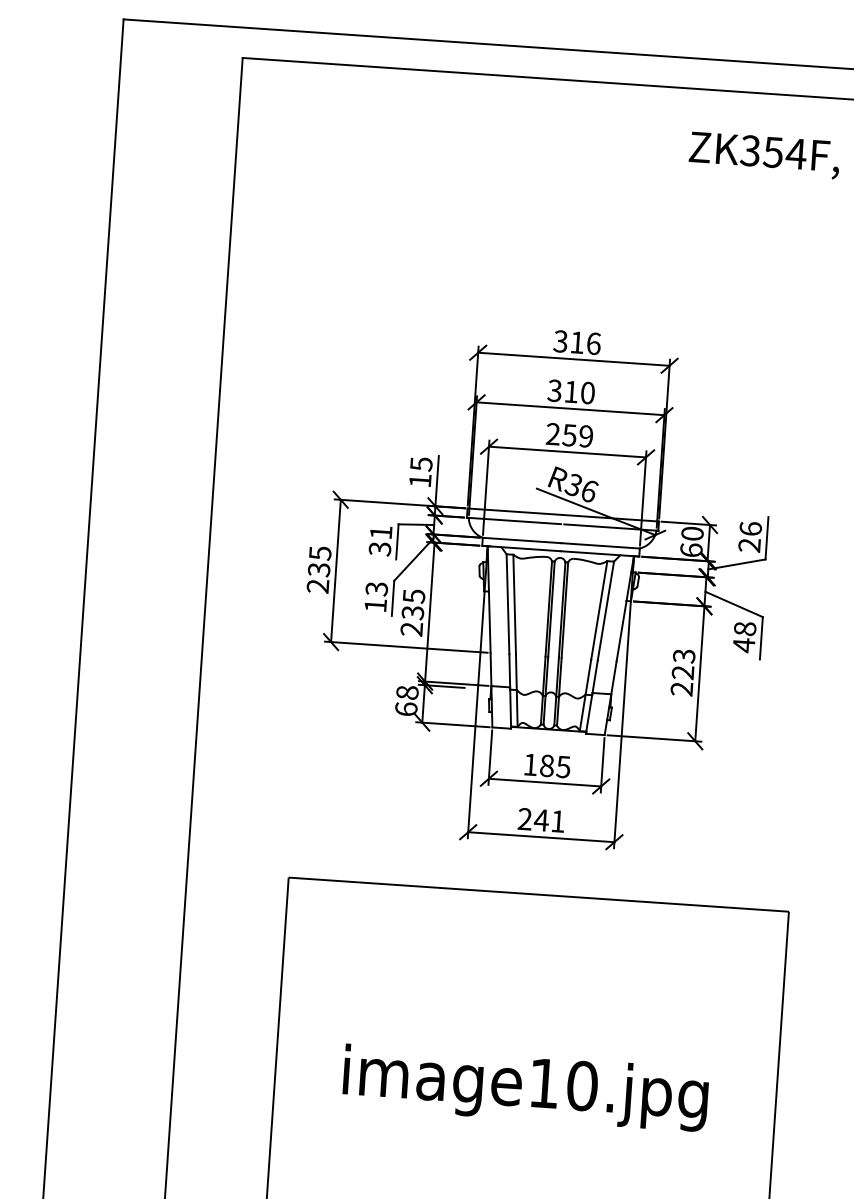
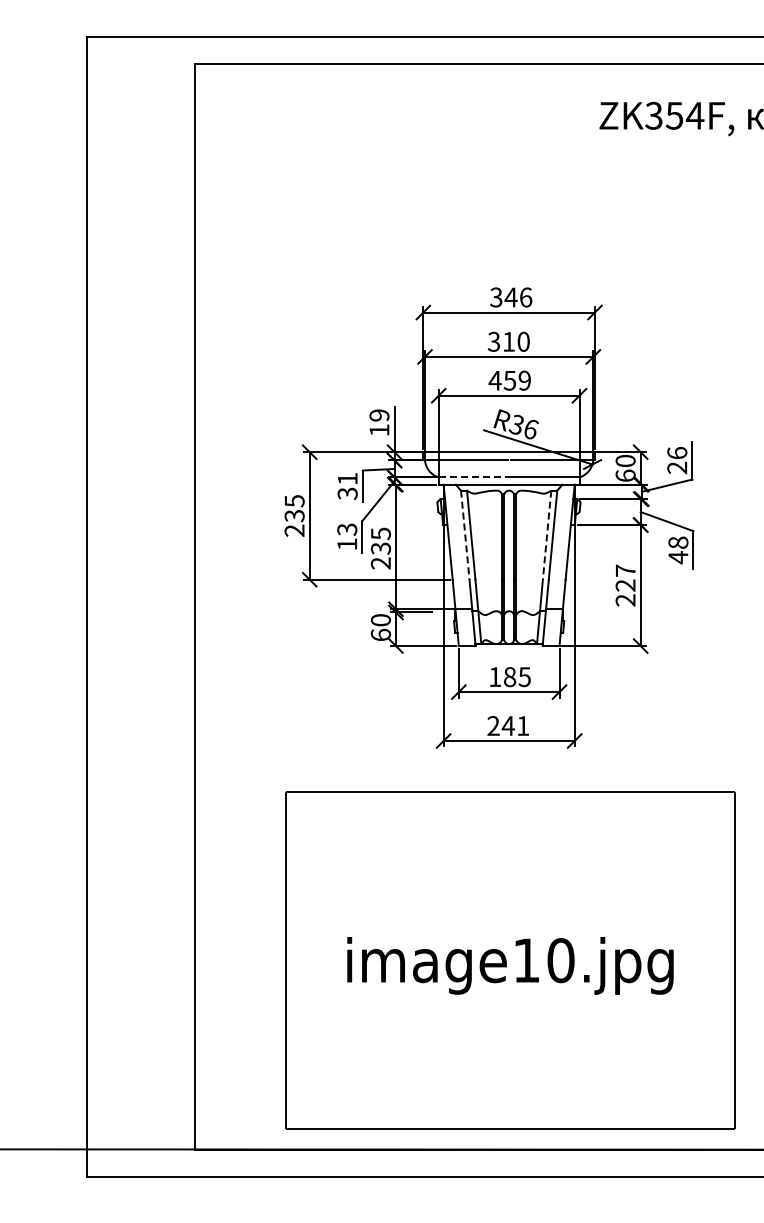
text: (576, 342) -> (510, 297), 316 -> 346
text: (552, 433) -> (494, 380), 259 -> 459
text: (421, 464) -> (379, 415), 15 -> 19
line: (522, 540) -> (474, 477), solid -> dashed
line: (508, 604) -> (465, 535), solid -> dashed
line: (599, 610) -> (547, 535), solid -> dashed
text: (684, 655) -> (625, 570), 223 -> 227
text: (406, 692) -> (380, 620), 68 -> 60

